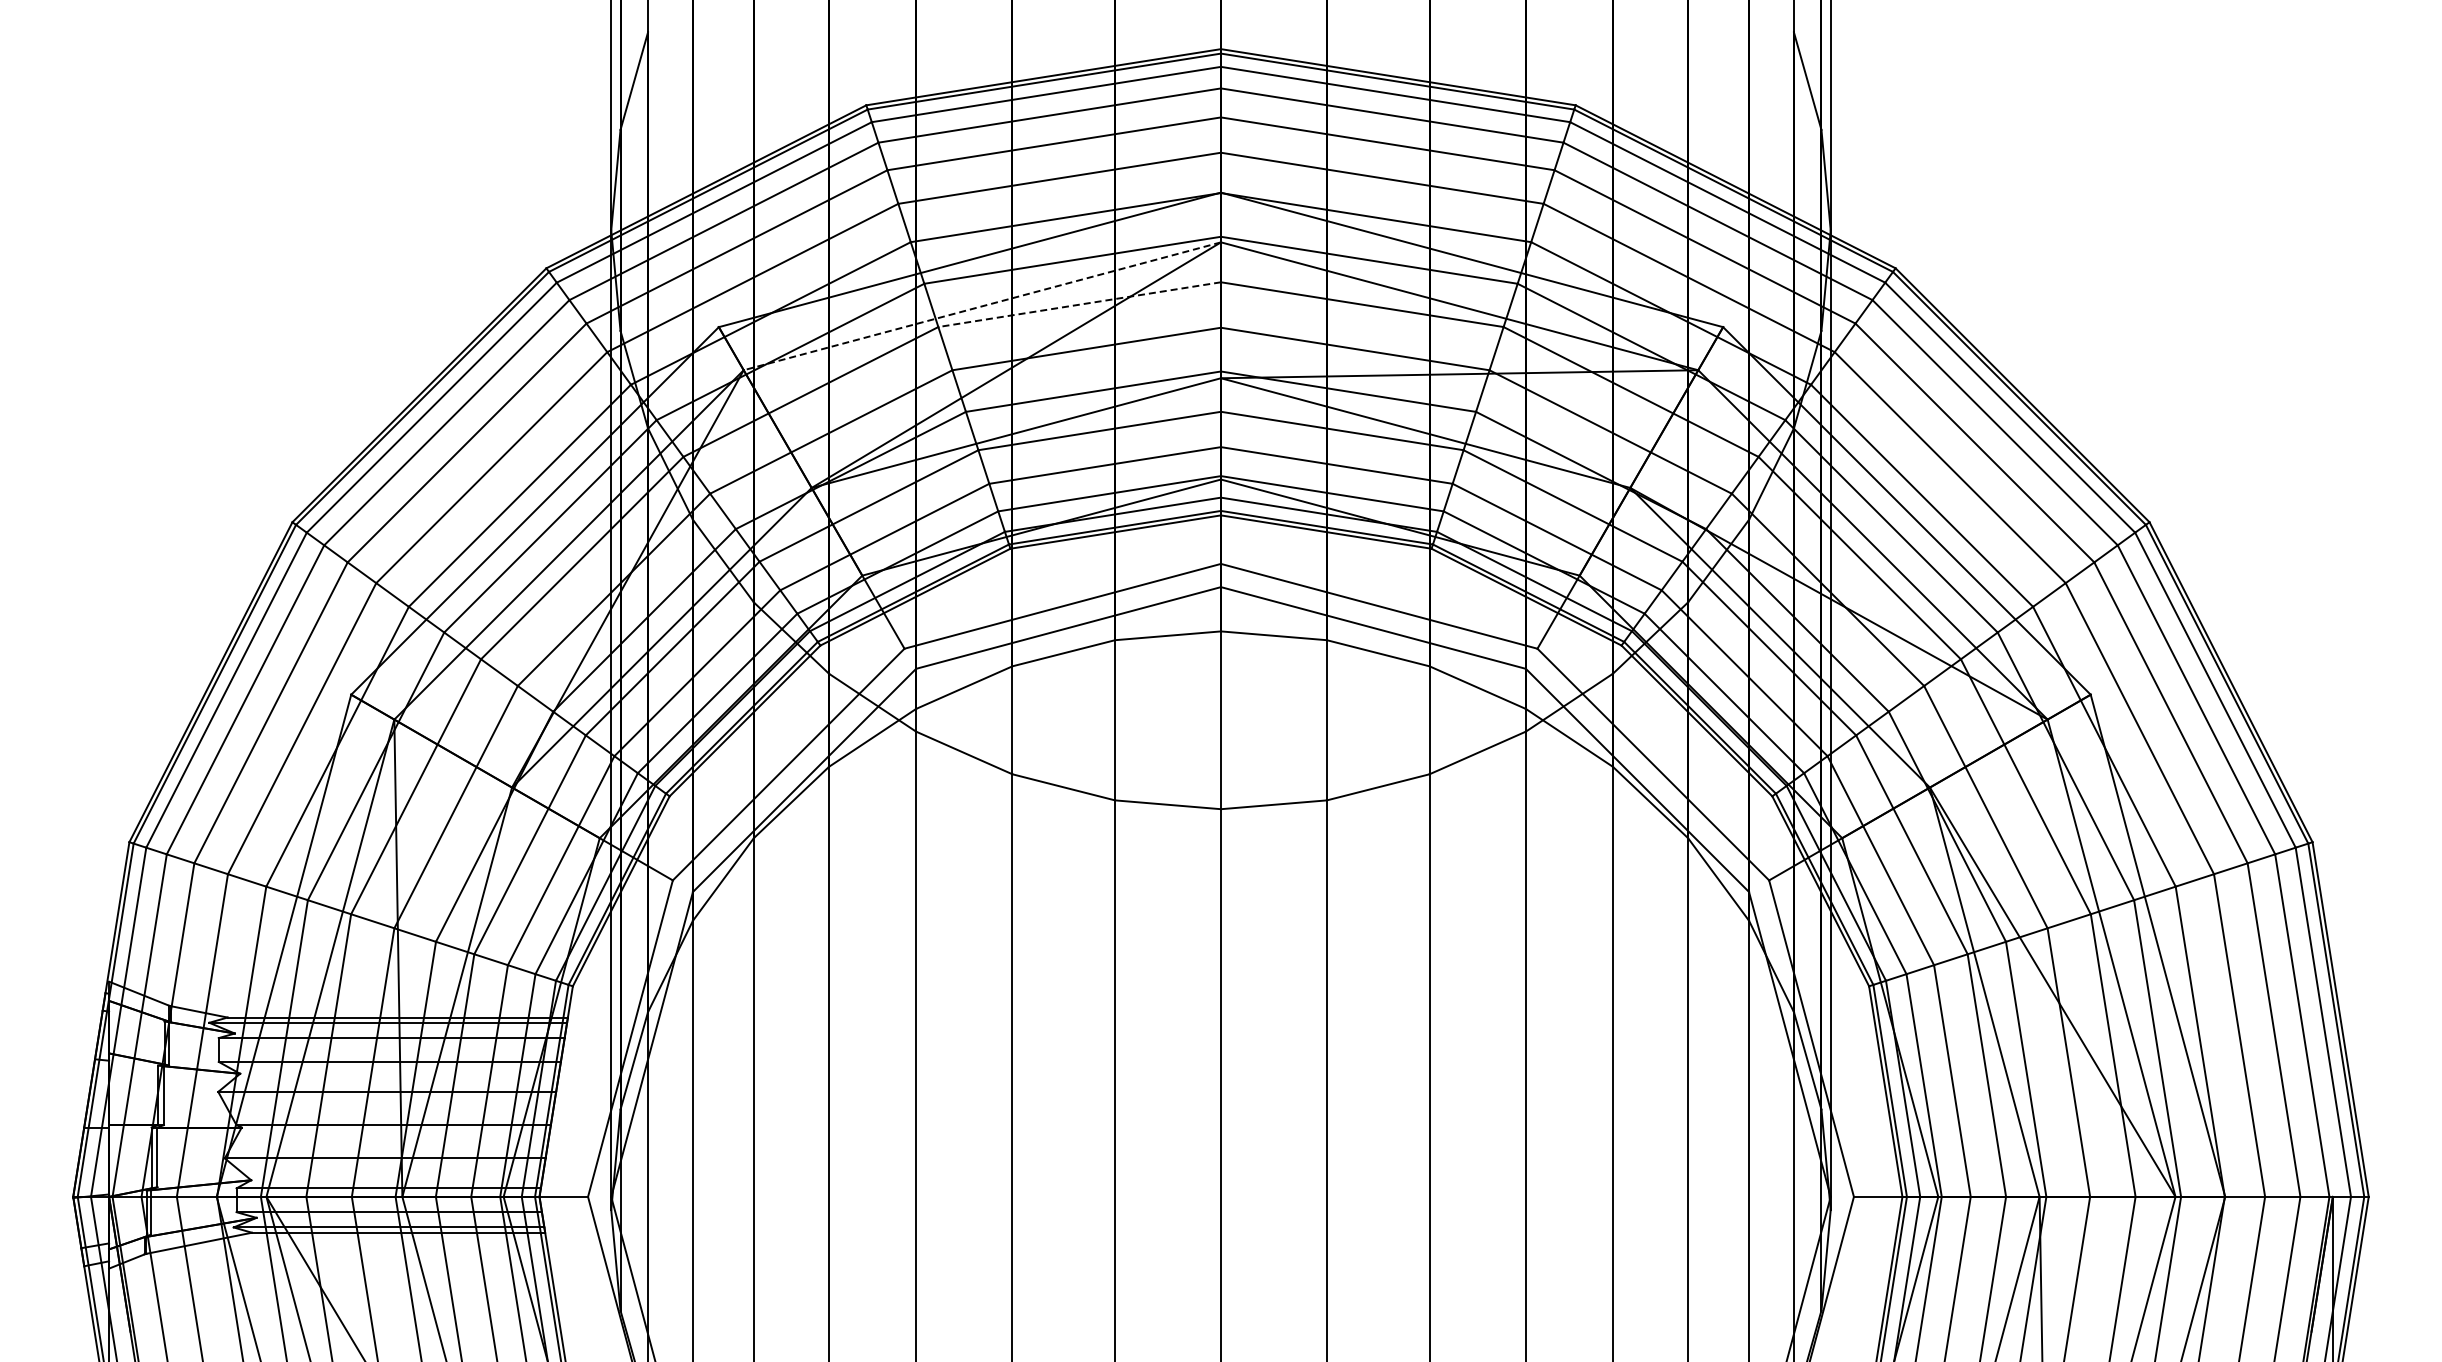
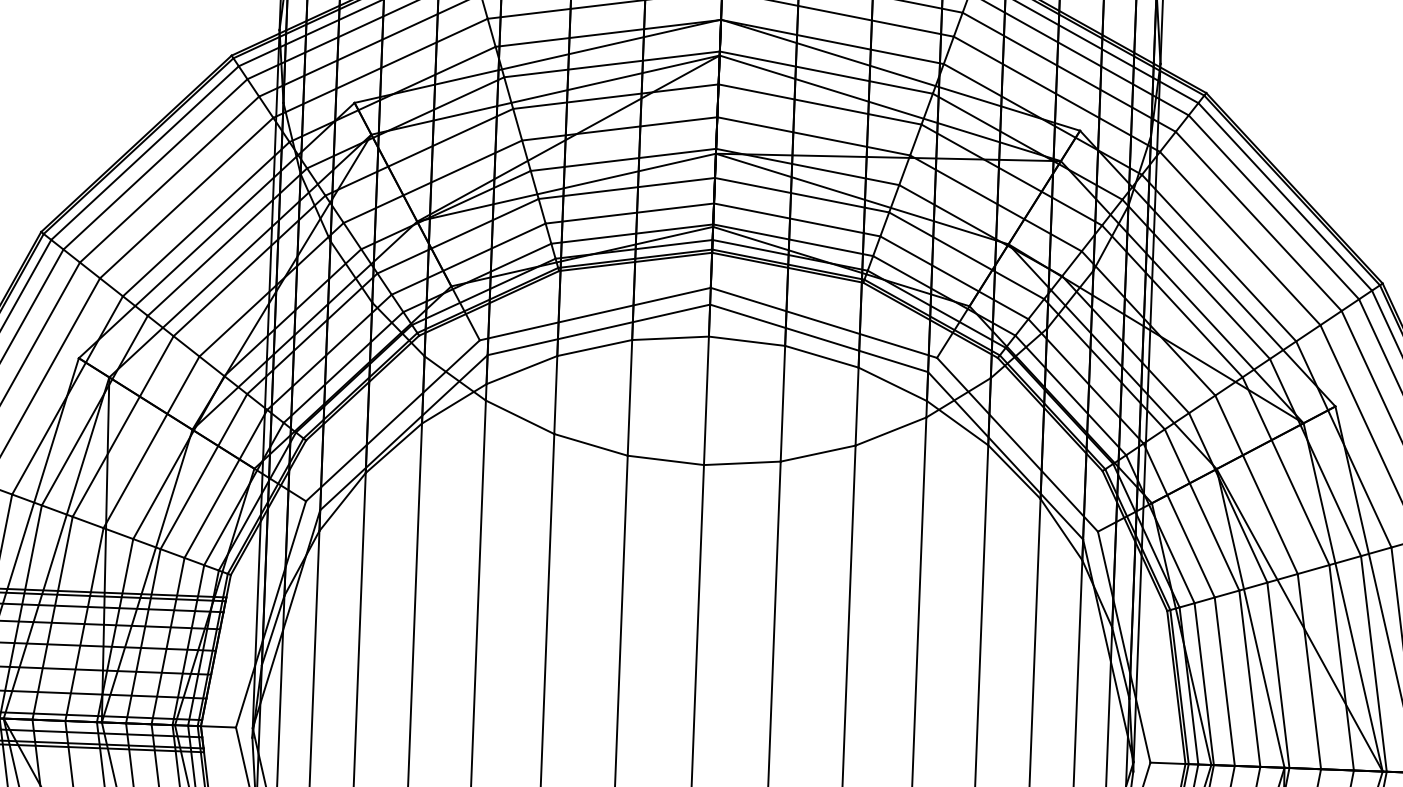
line: (1079, 304) -> (615, 96), dashed -> solid
line: (981, 306) -> (544, 95), dashed -> solid

